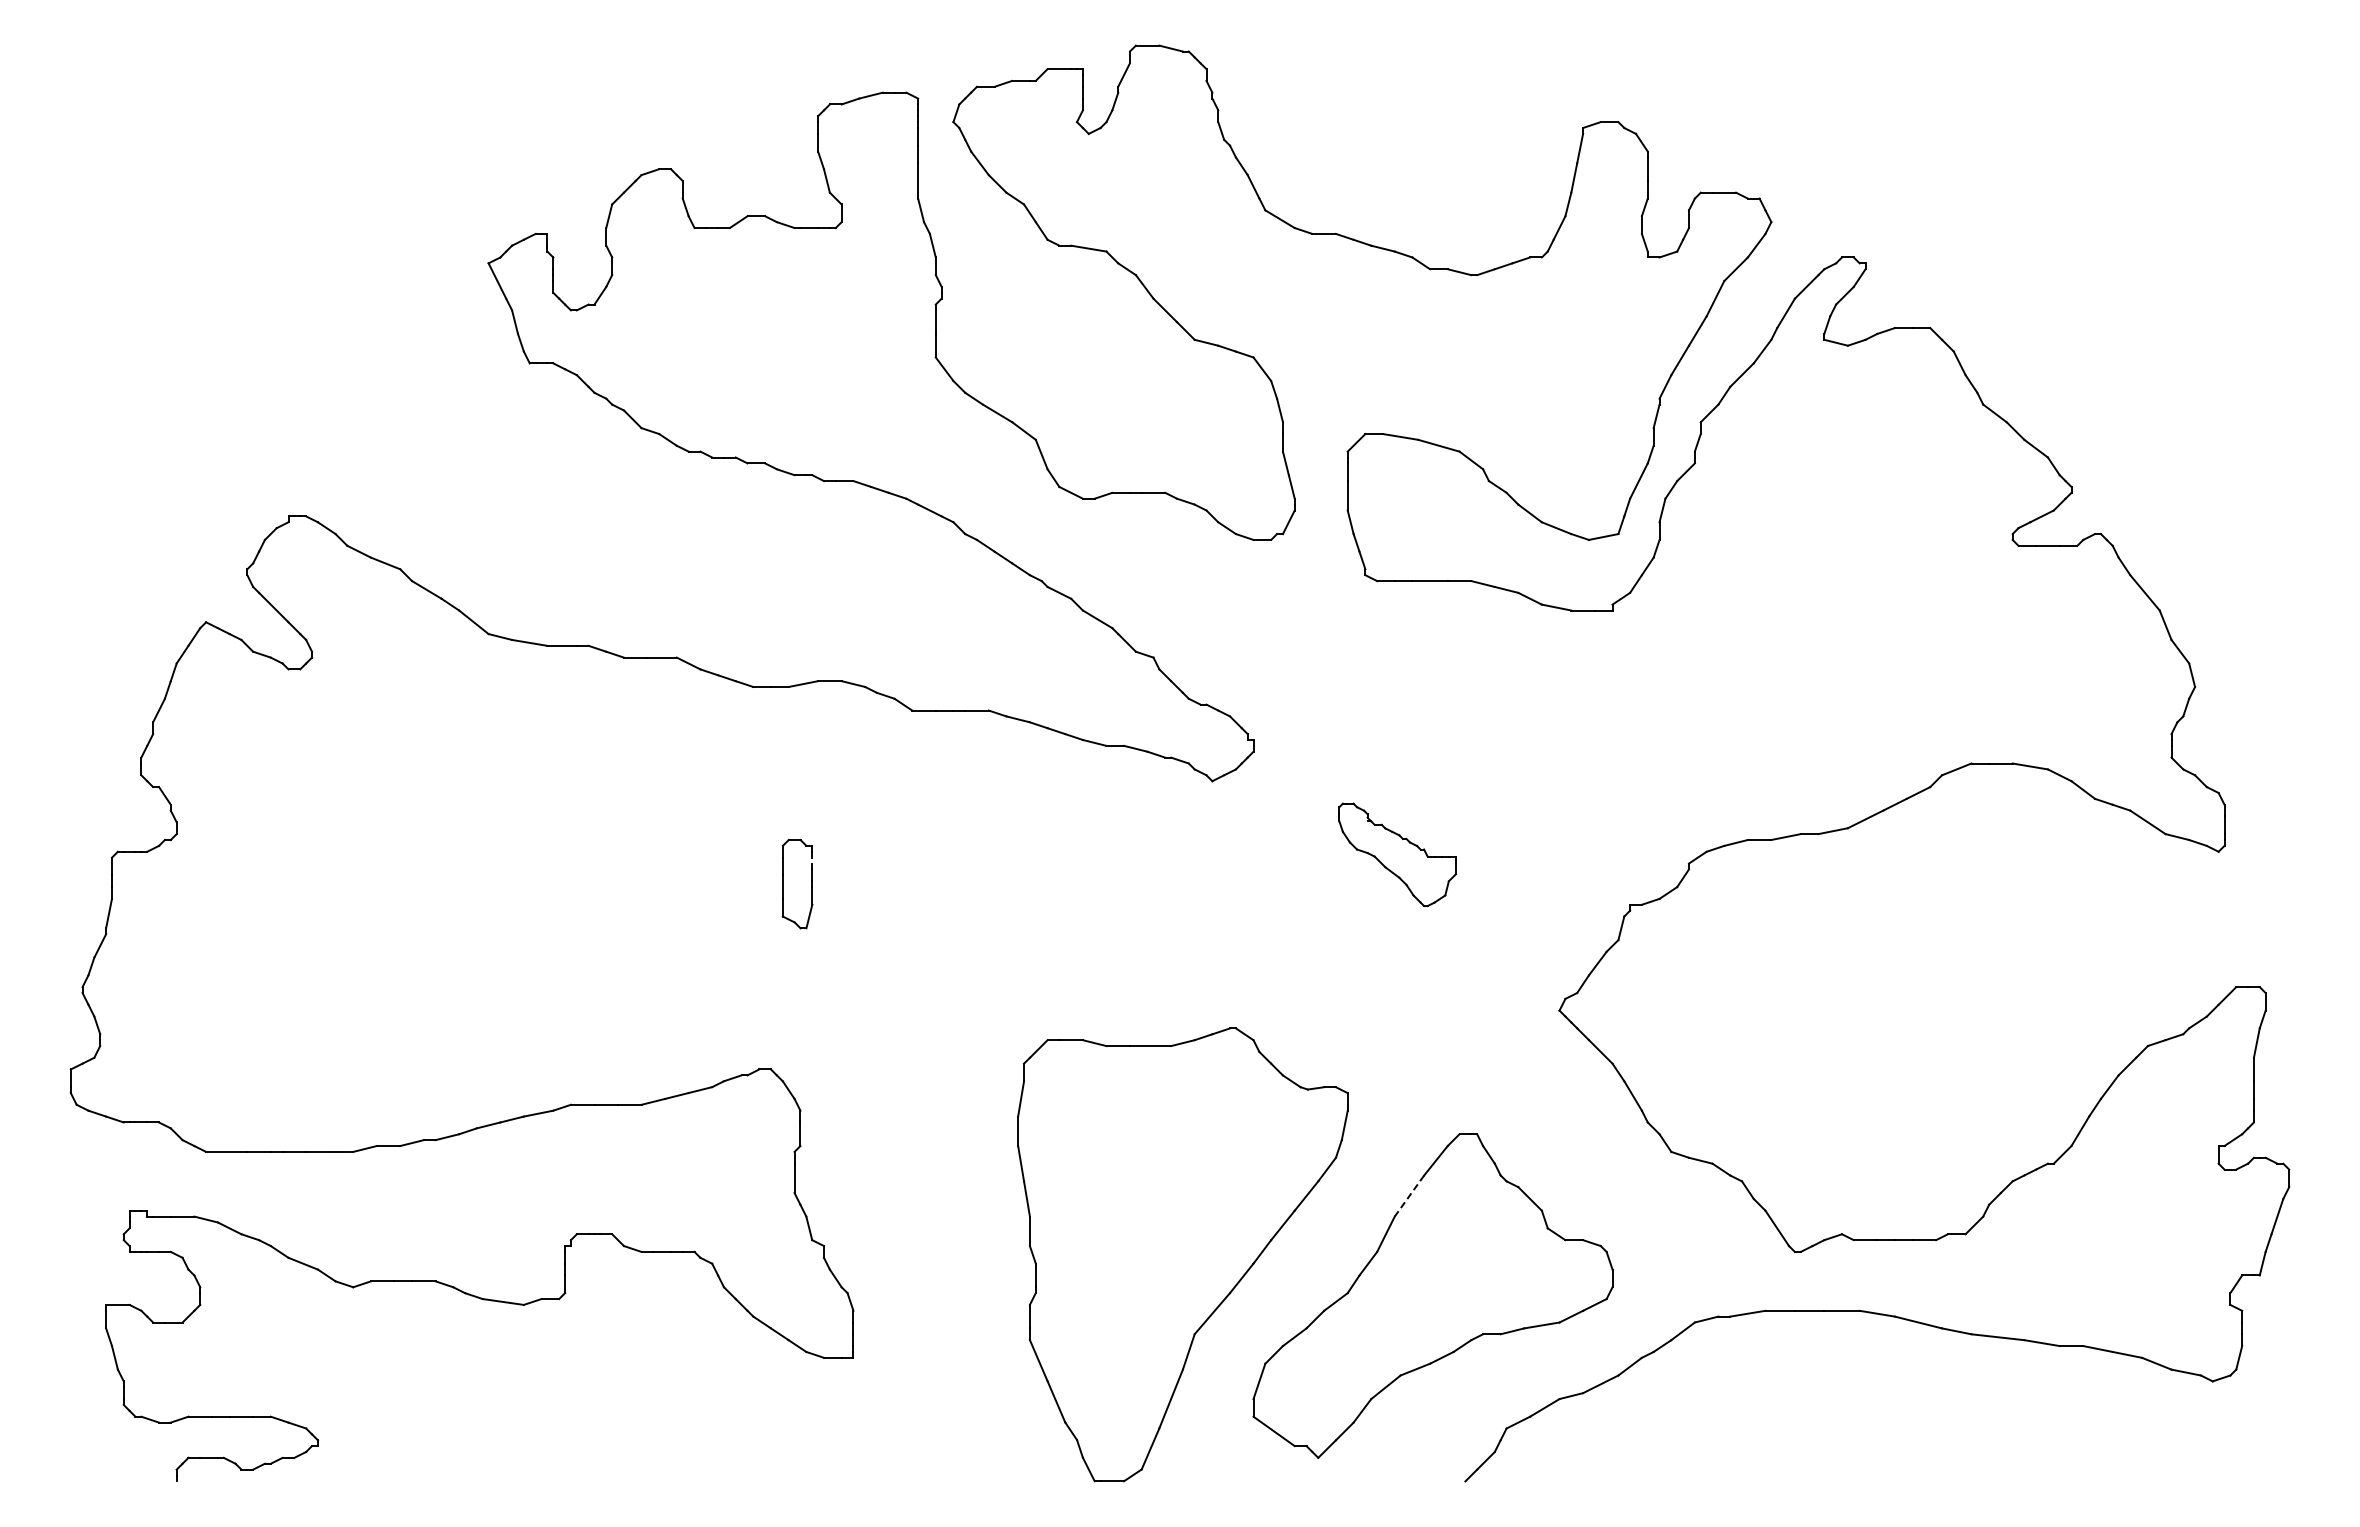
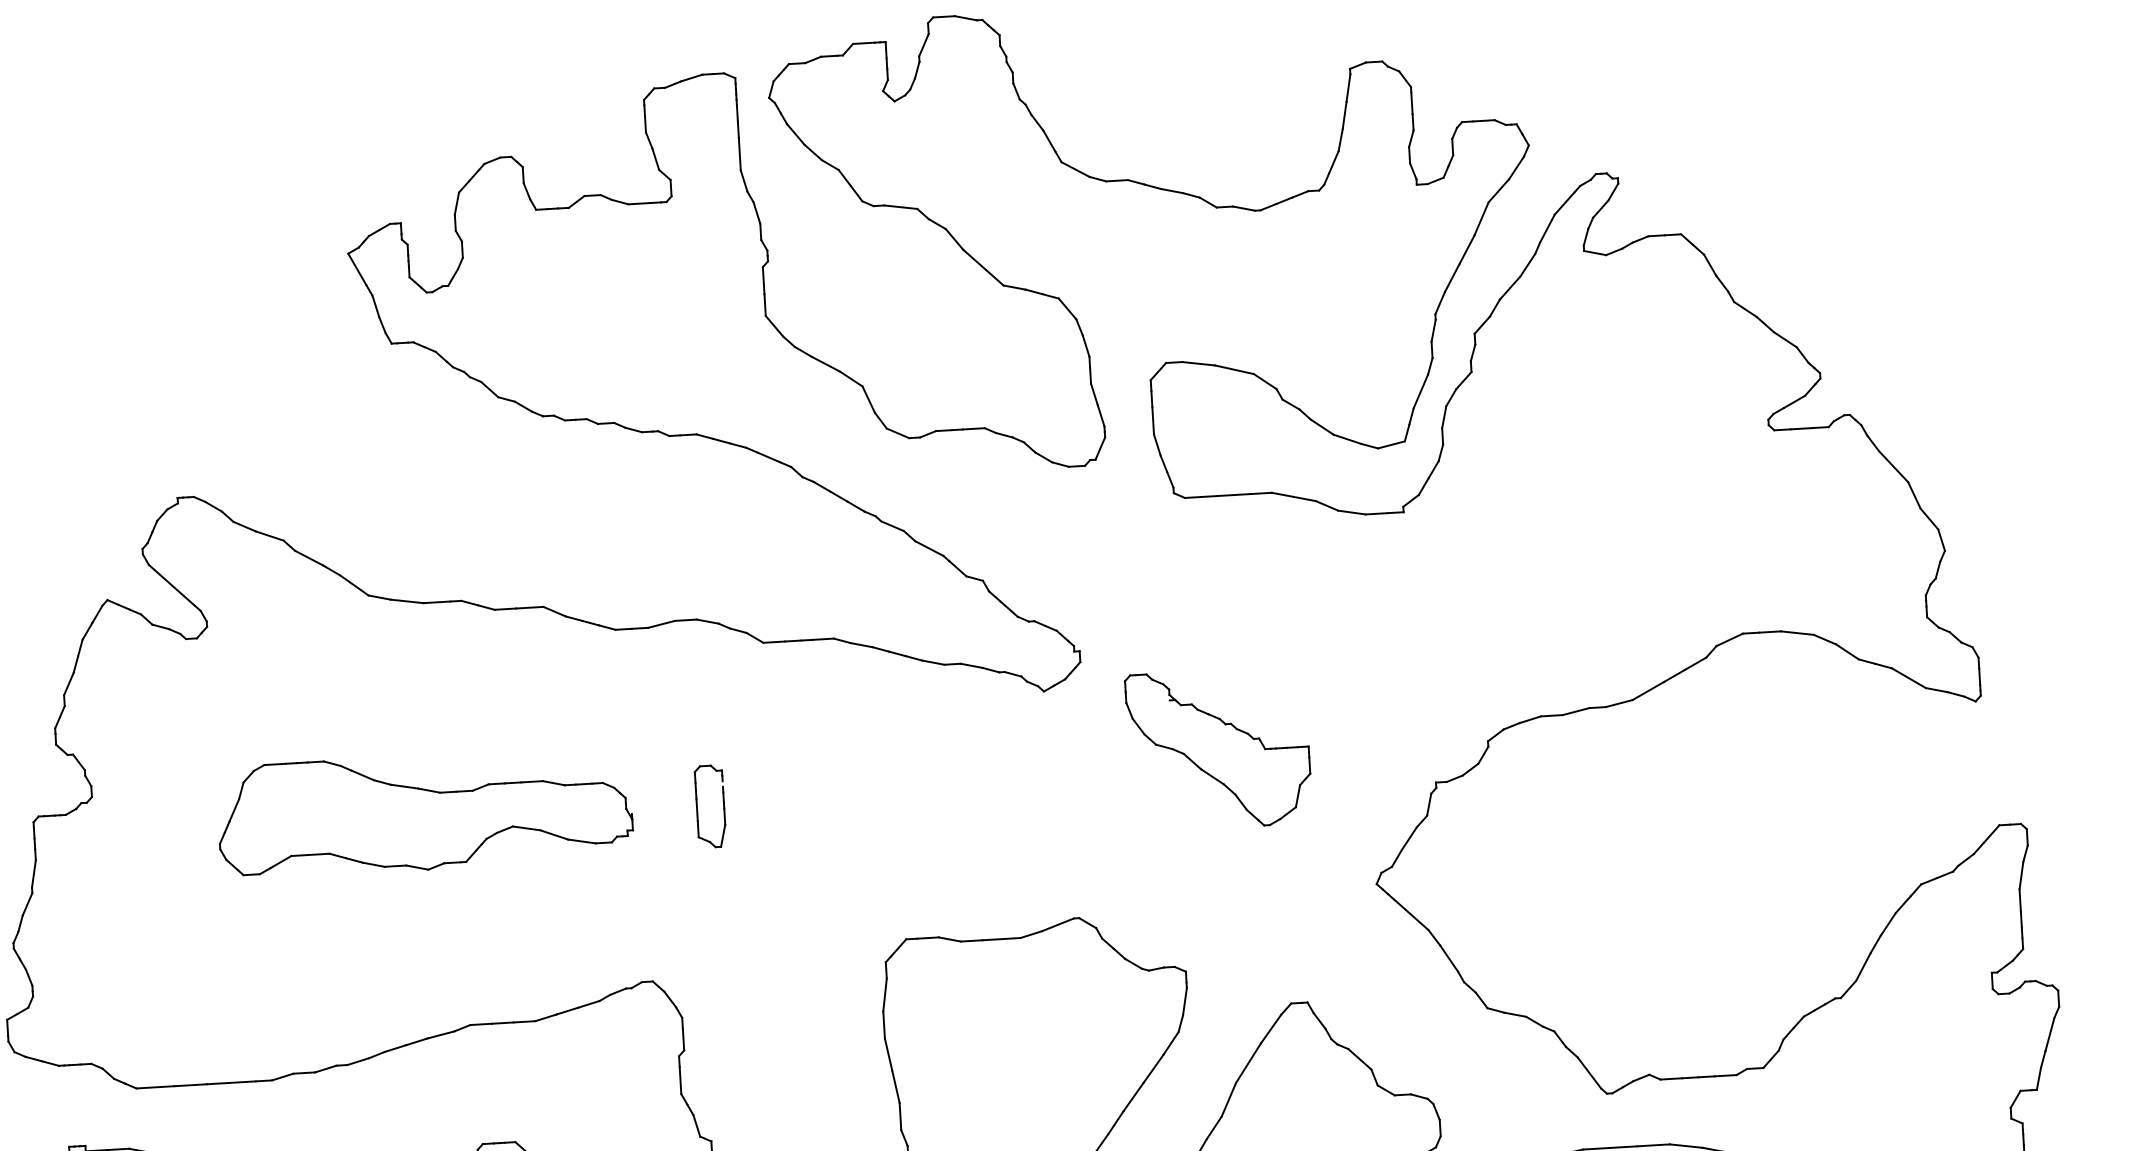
part: (1397, 854) -> (1218, 748), size x1.67
part: (535, 872) -> (424, 812), added
part: (783, 883) -> (697, 806), moved
line: (1409, 1196) -> (1248, 1063), dashed -> solid

